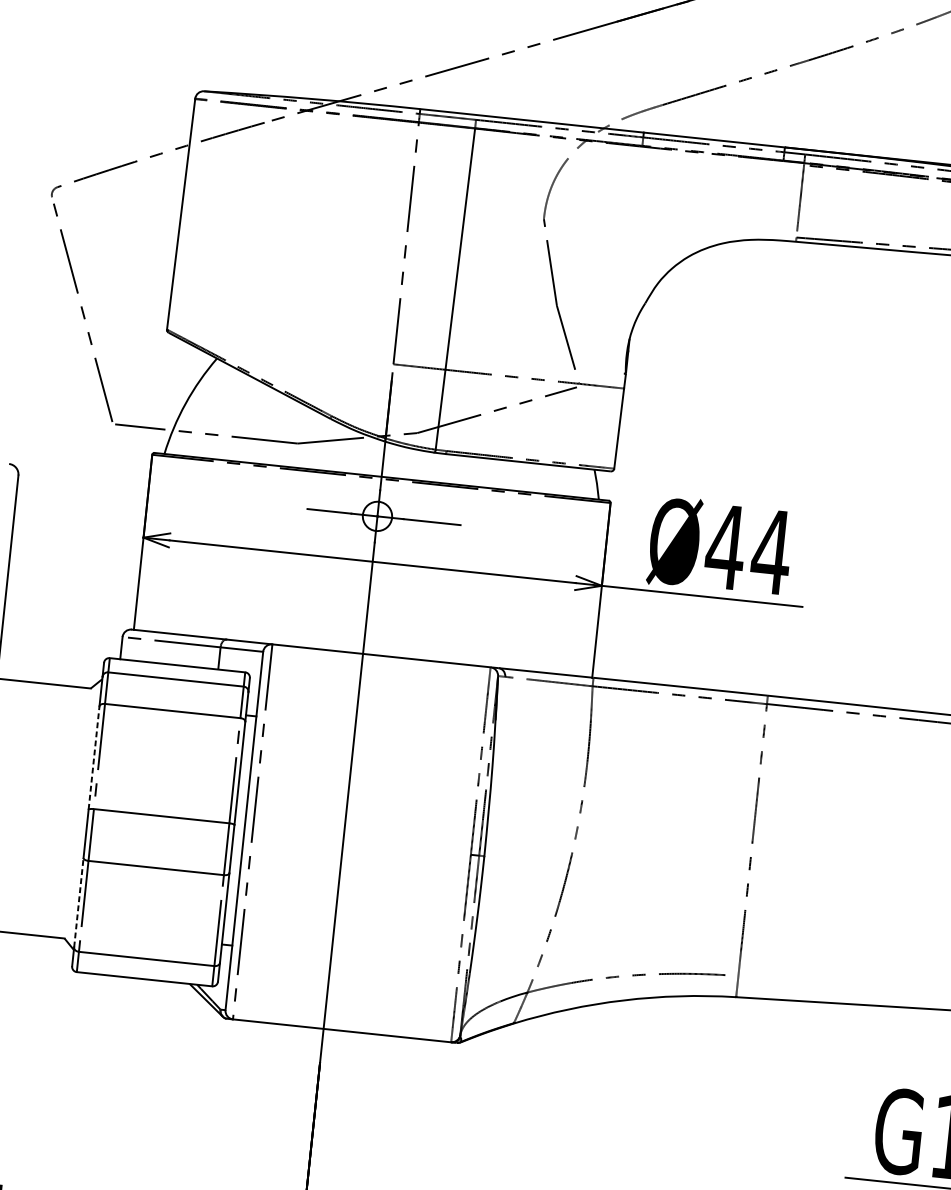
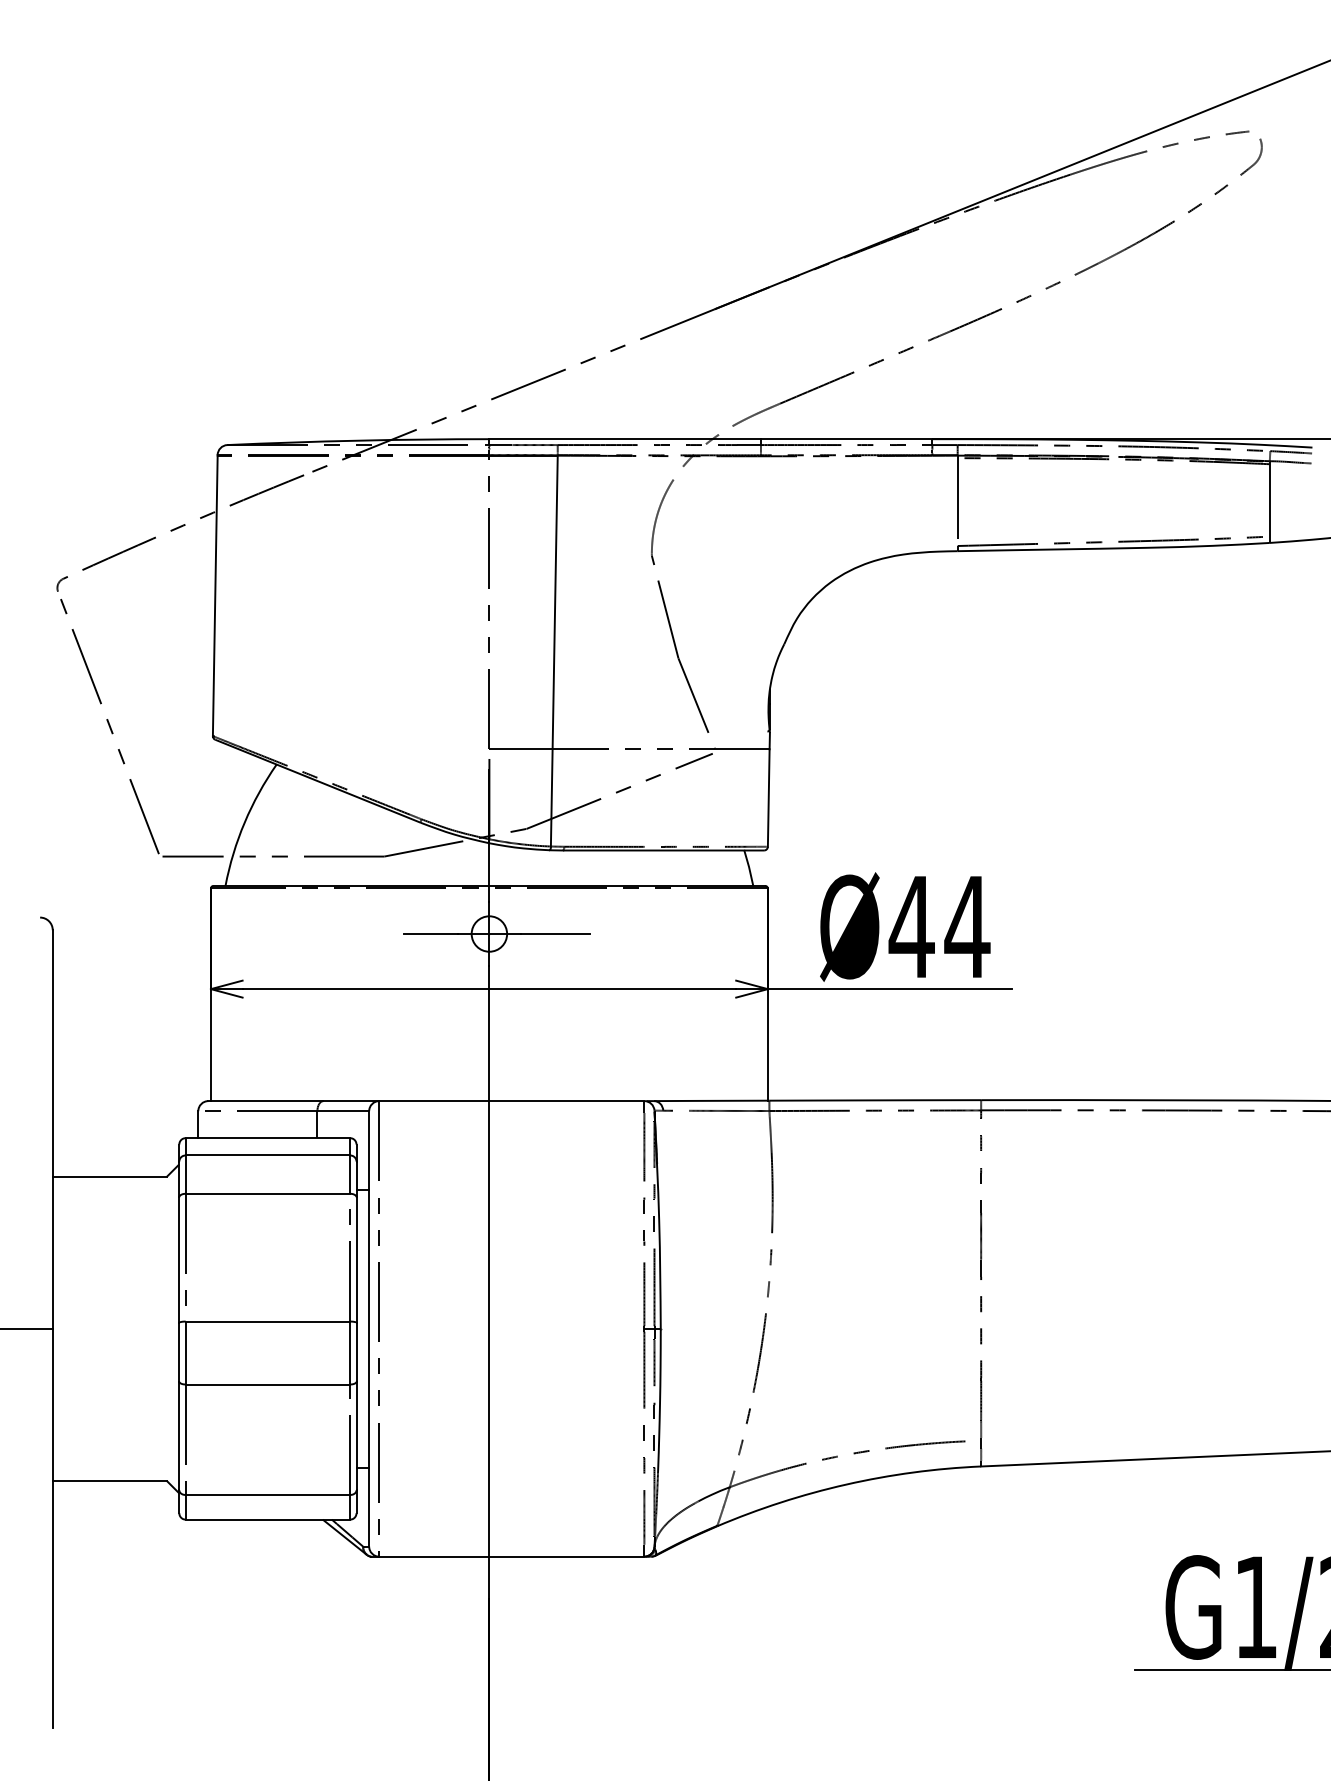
line: (94, 758) -> (179, 1260), dashed -> solid
line: (79, 902) -> (179, 1435), dashed -> solid

